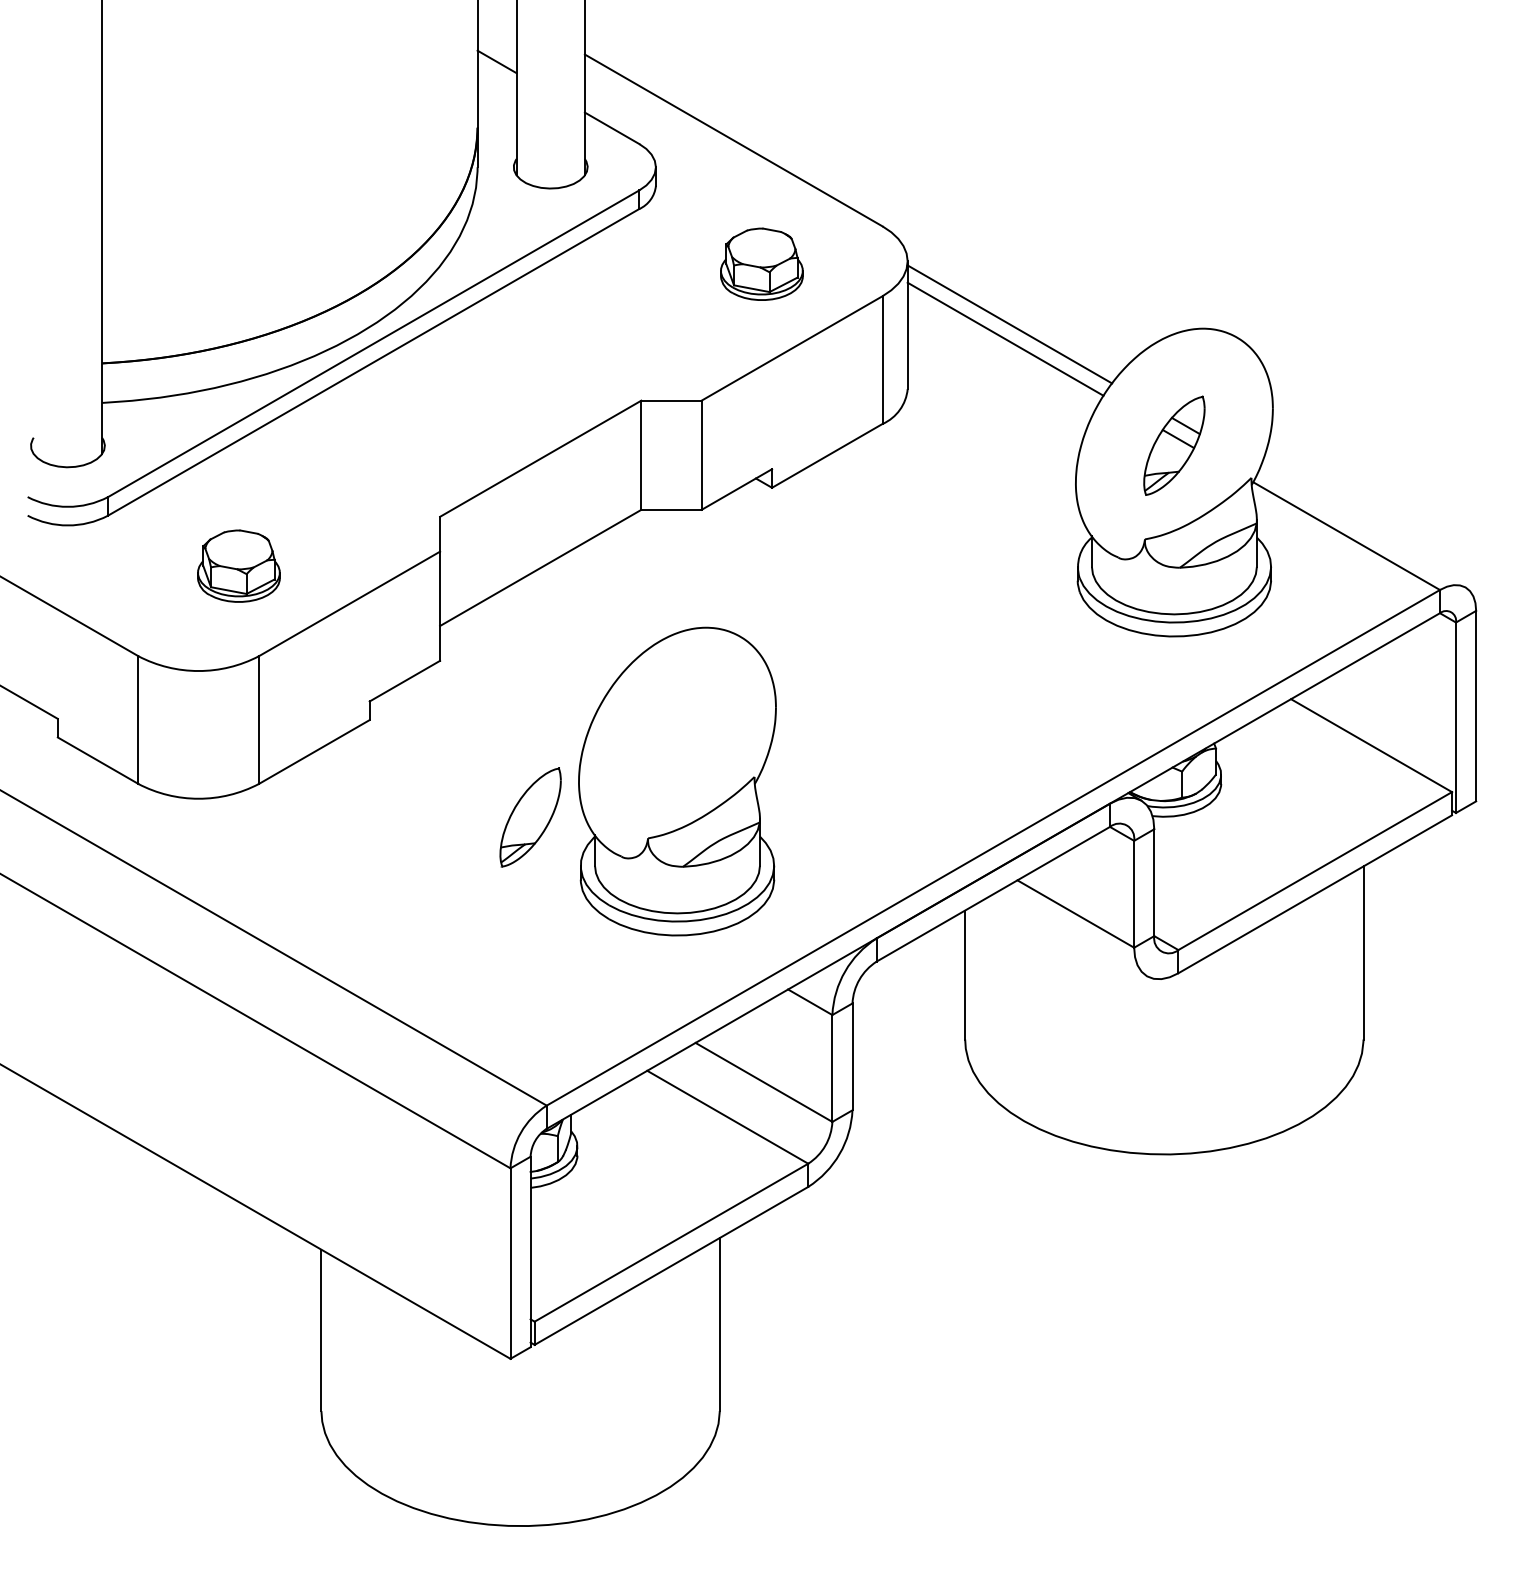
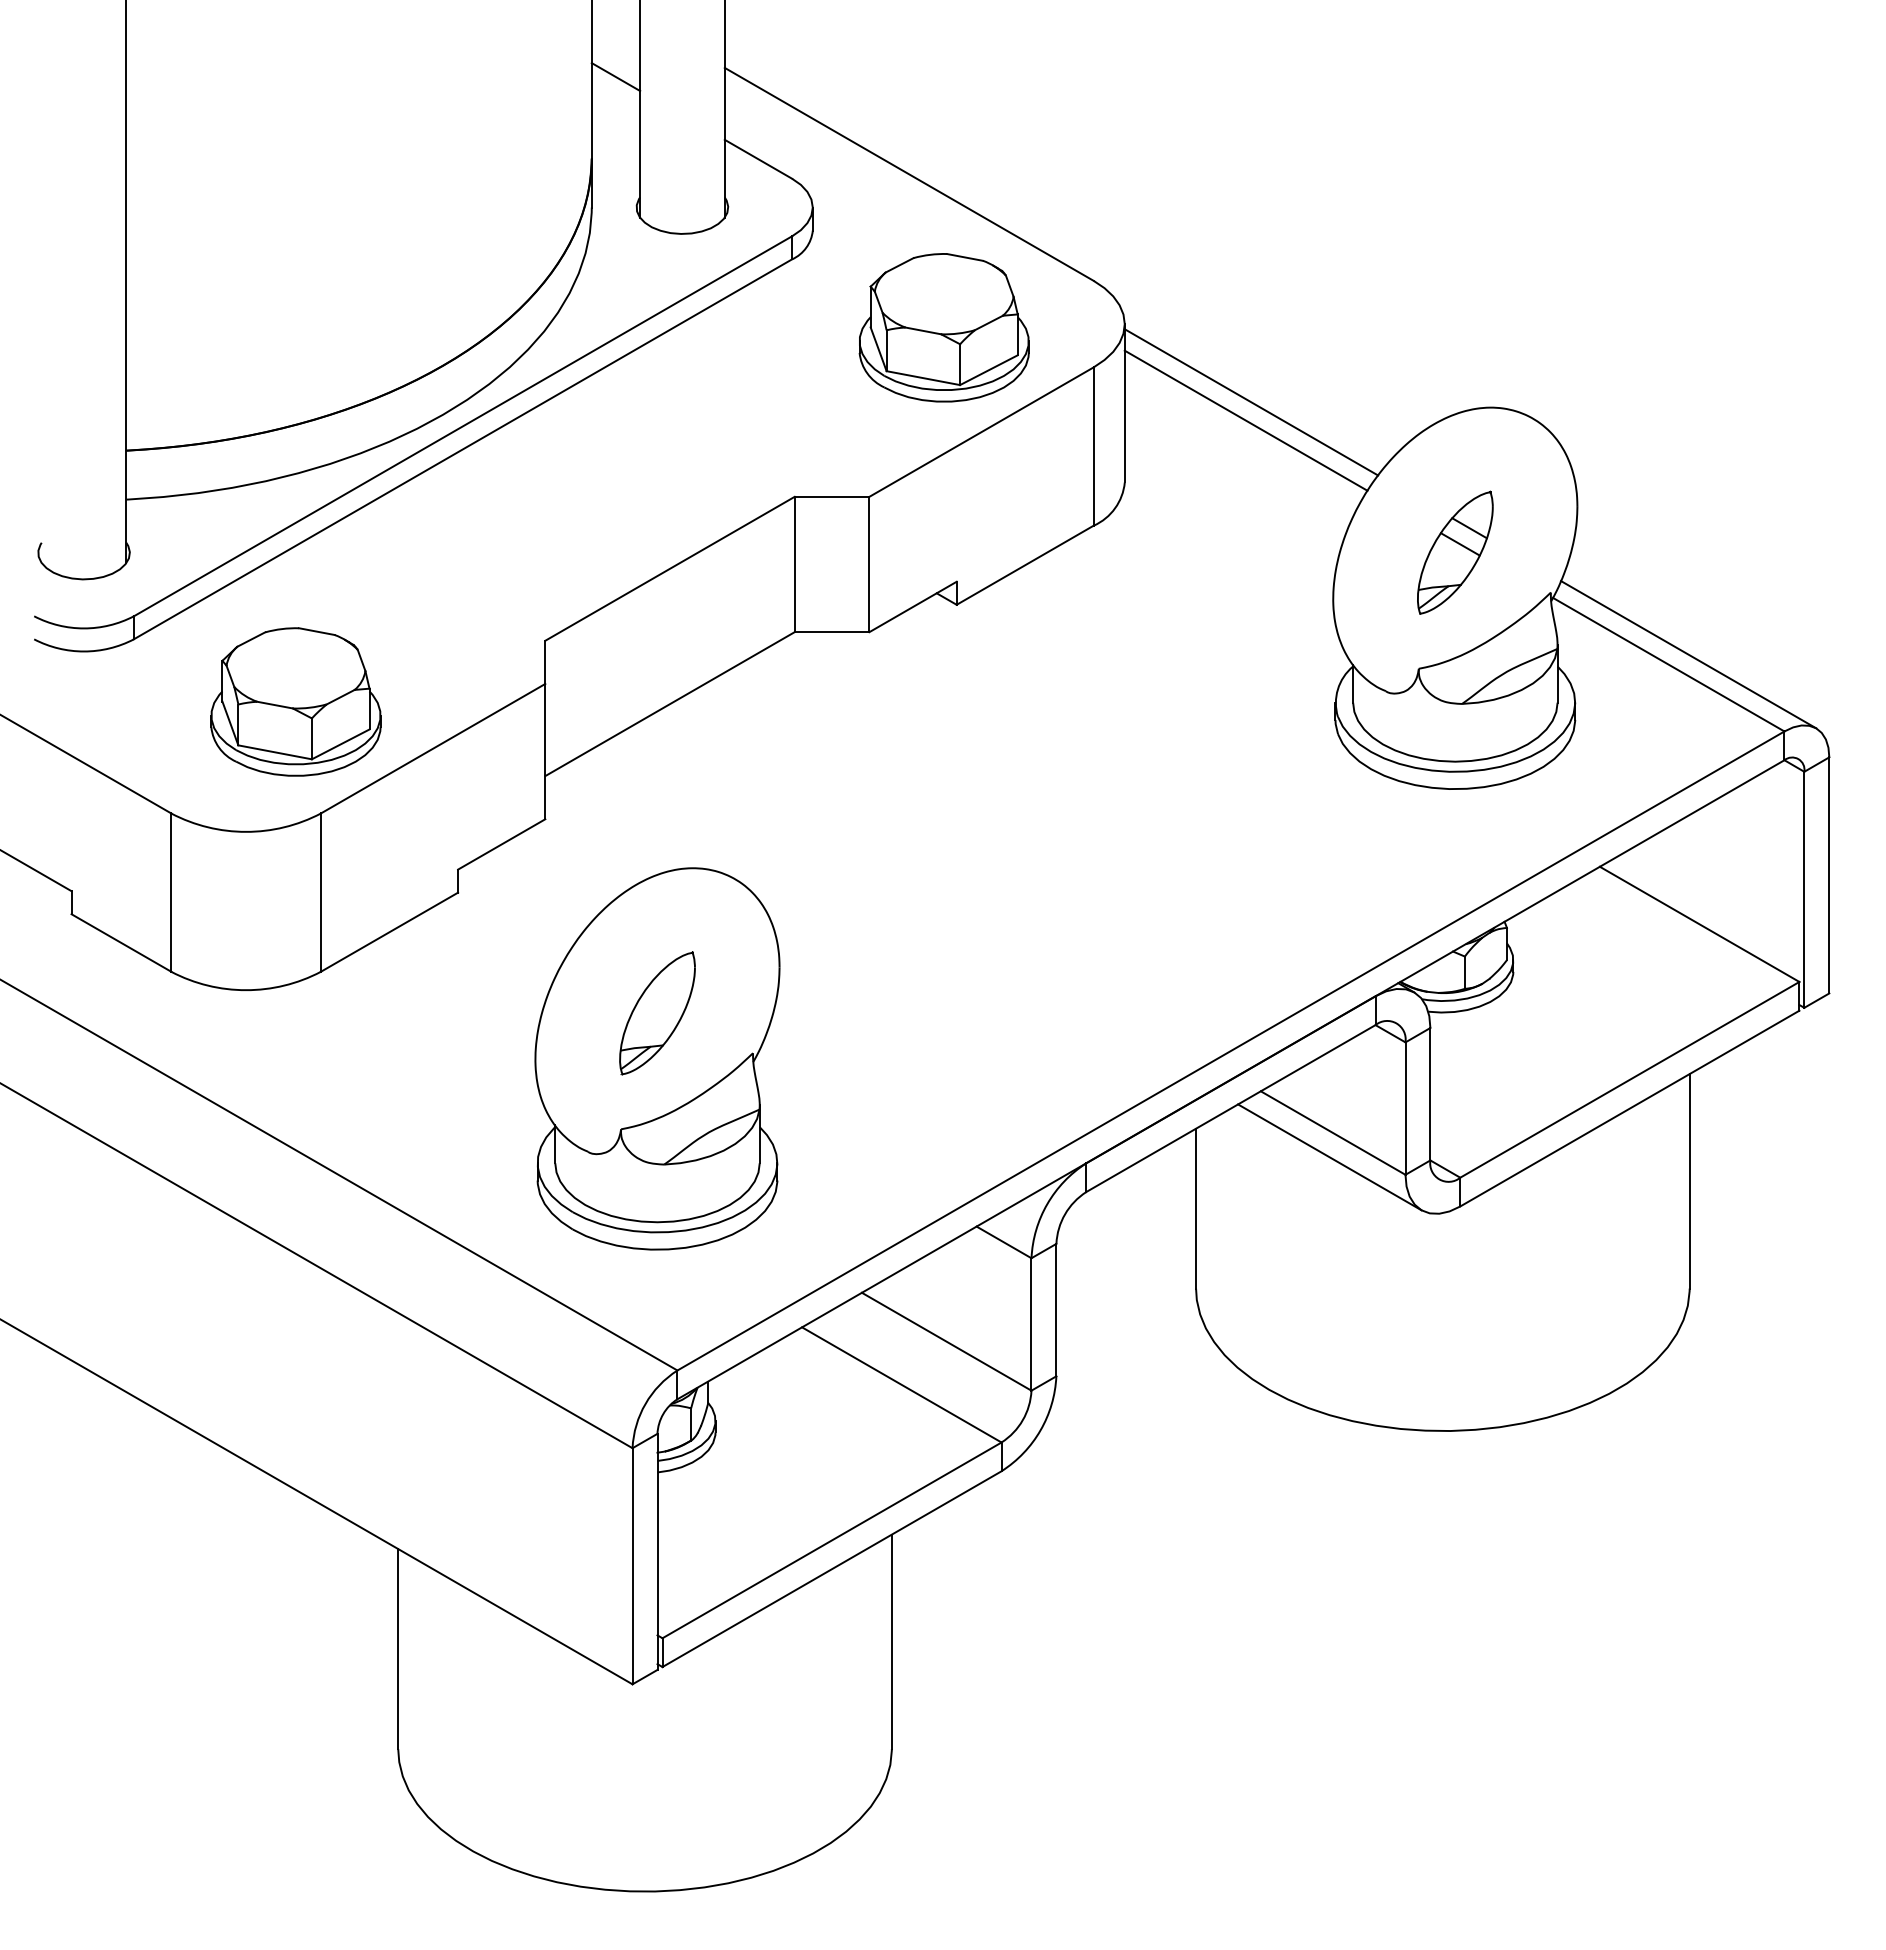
part: (761, 264) -> (943, 327), size x1.67
line: (1362, 527) -> (1688, 654), added
part: (238, 565) -> (295, 701), size x1.67
part: (677, 781) -> (657, 1058), moved
line: (1072, 933) -> (1329, 1157), added

